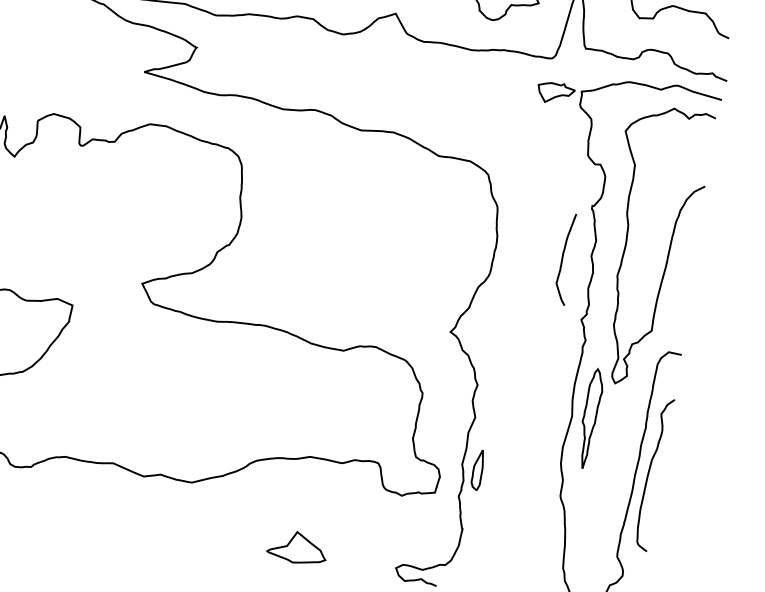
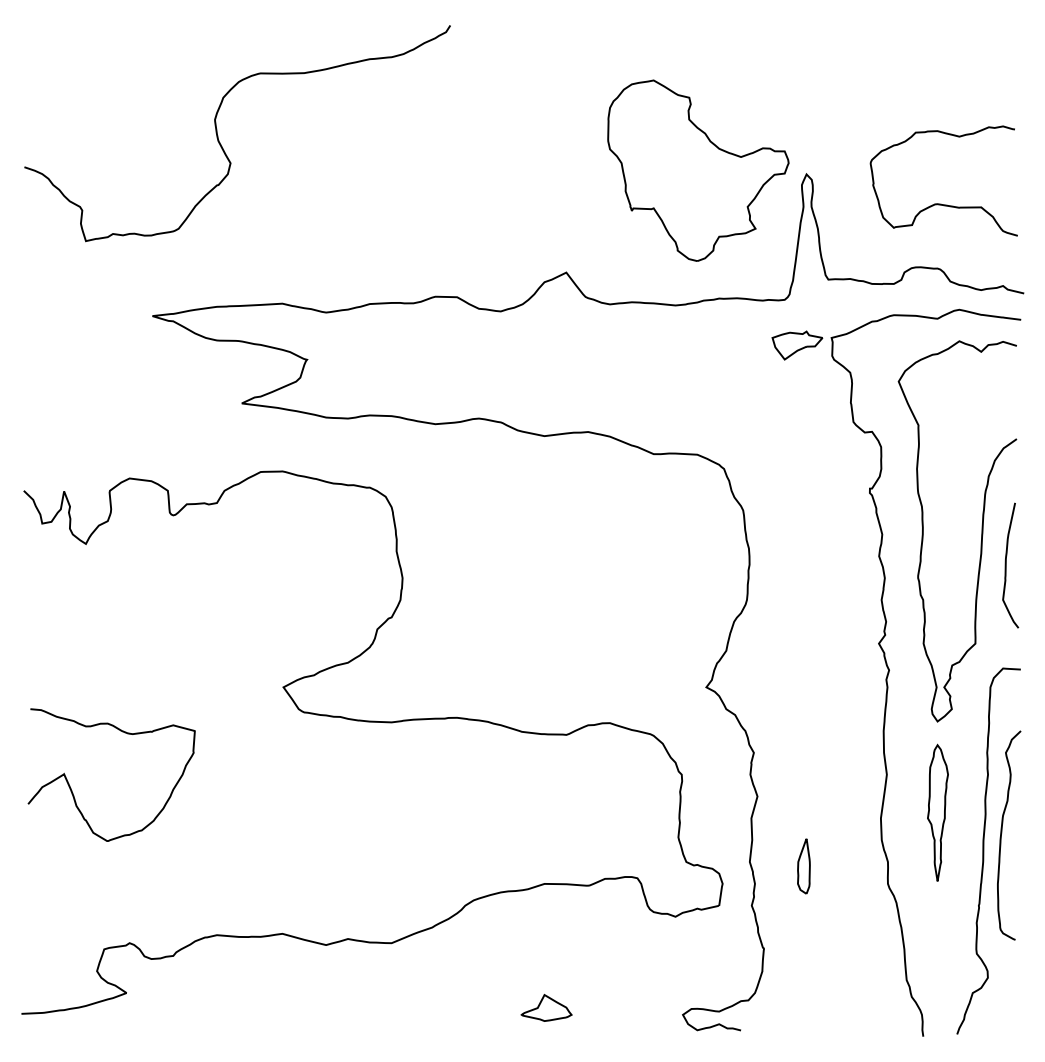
curve: (562, 258) -> (1006, 565), moved
part: (590, 418) -> (937, 812), moved
part: (477, 470) -> (803, 866), moved
part: (297, 547) -> (546, 1007), size x0.62

